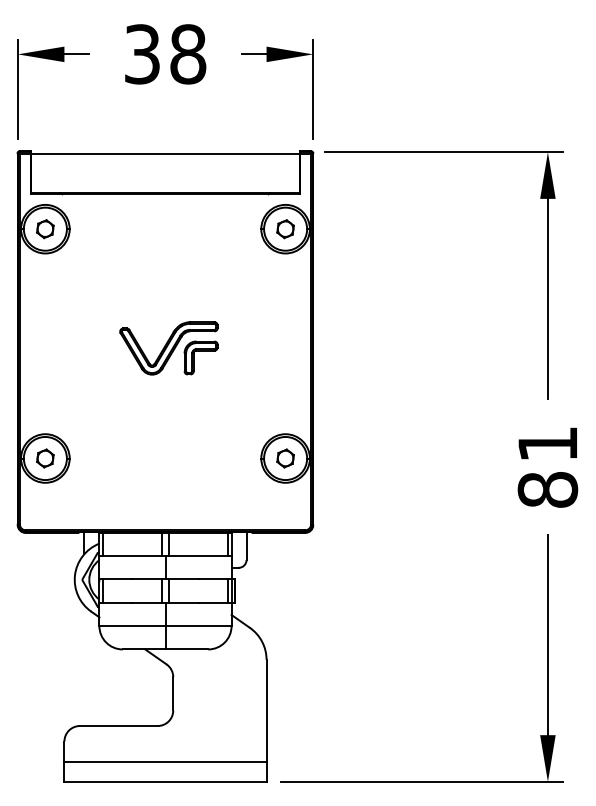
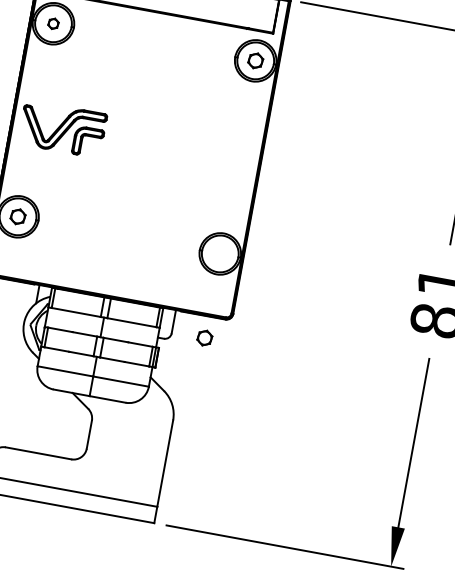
part: (45, 229) -> (53, 24), size x0.7
part: (168, 348) -> (62, 129), moved
part: (285, 458) -> (204, 338), moved

